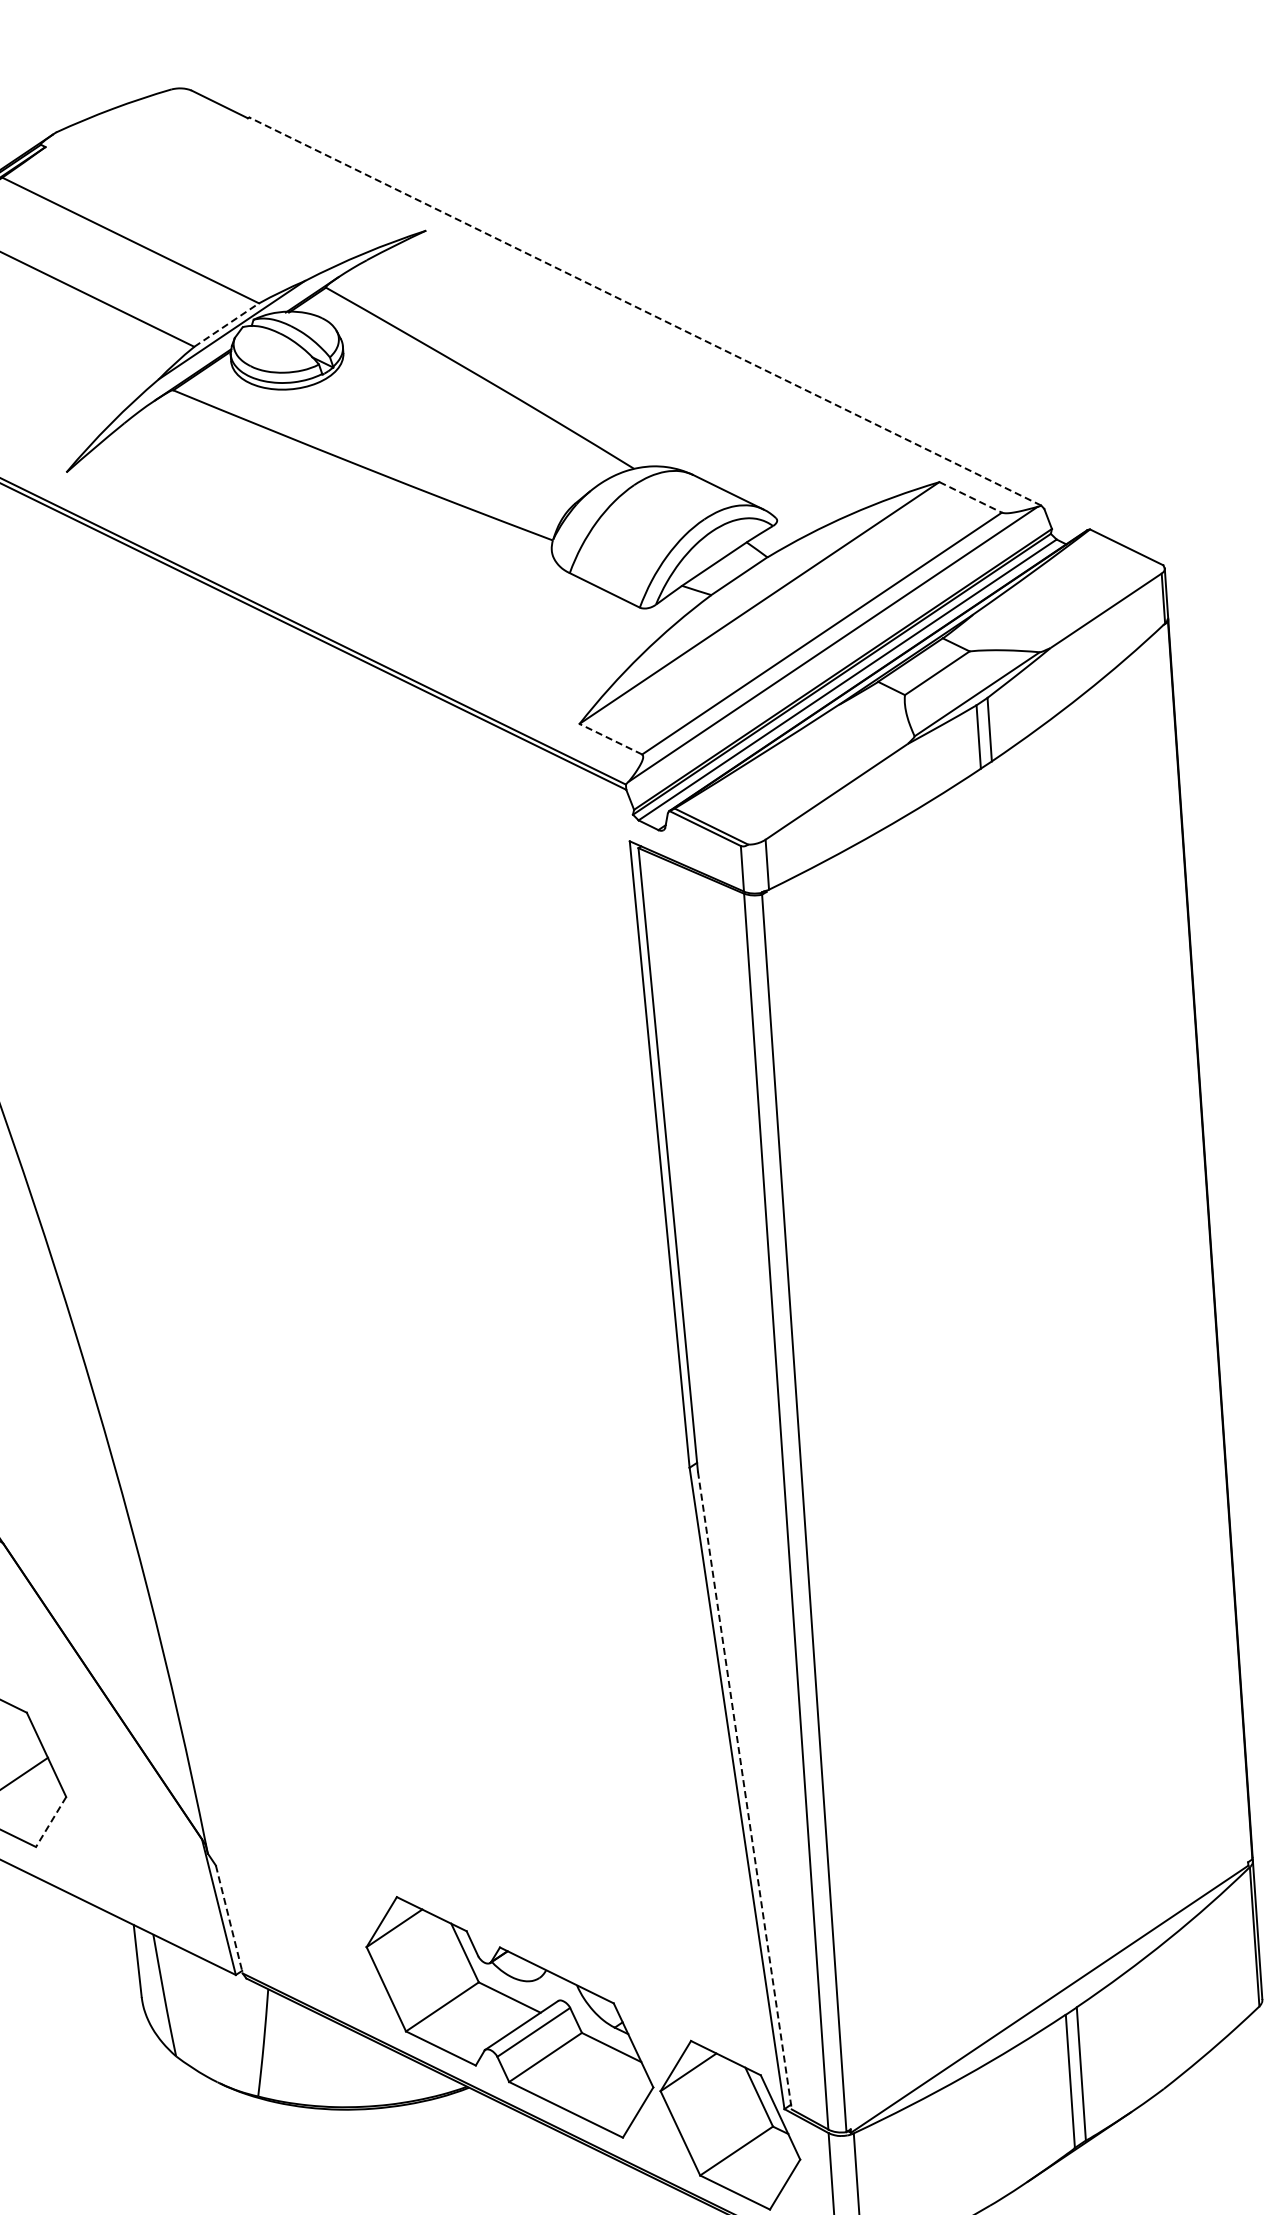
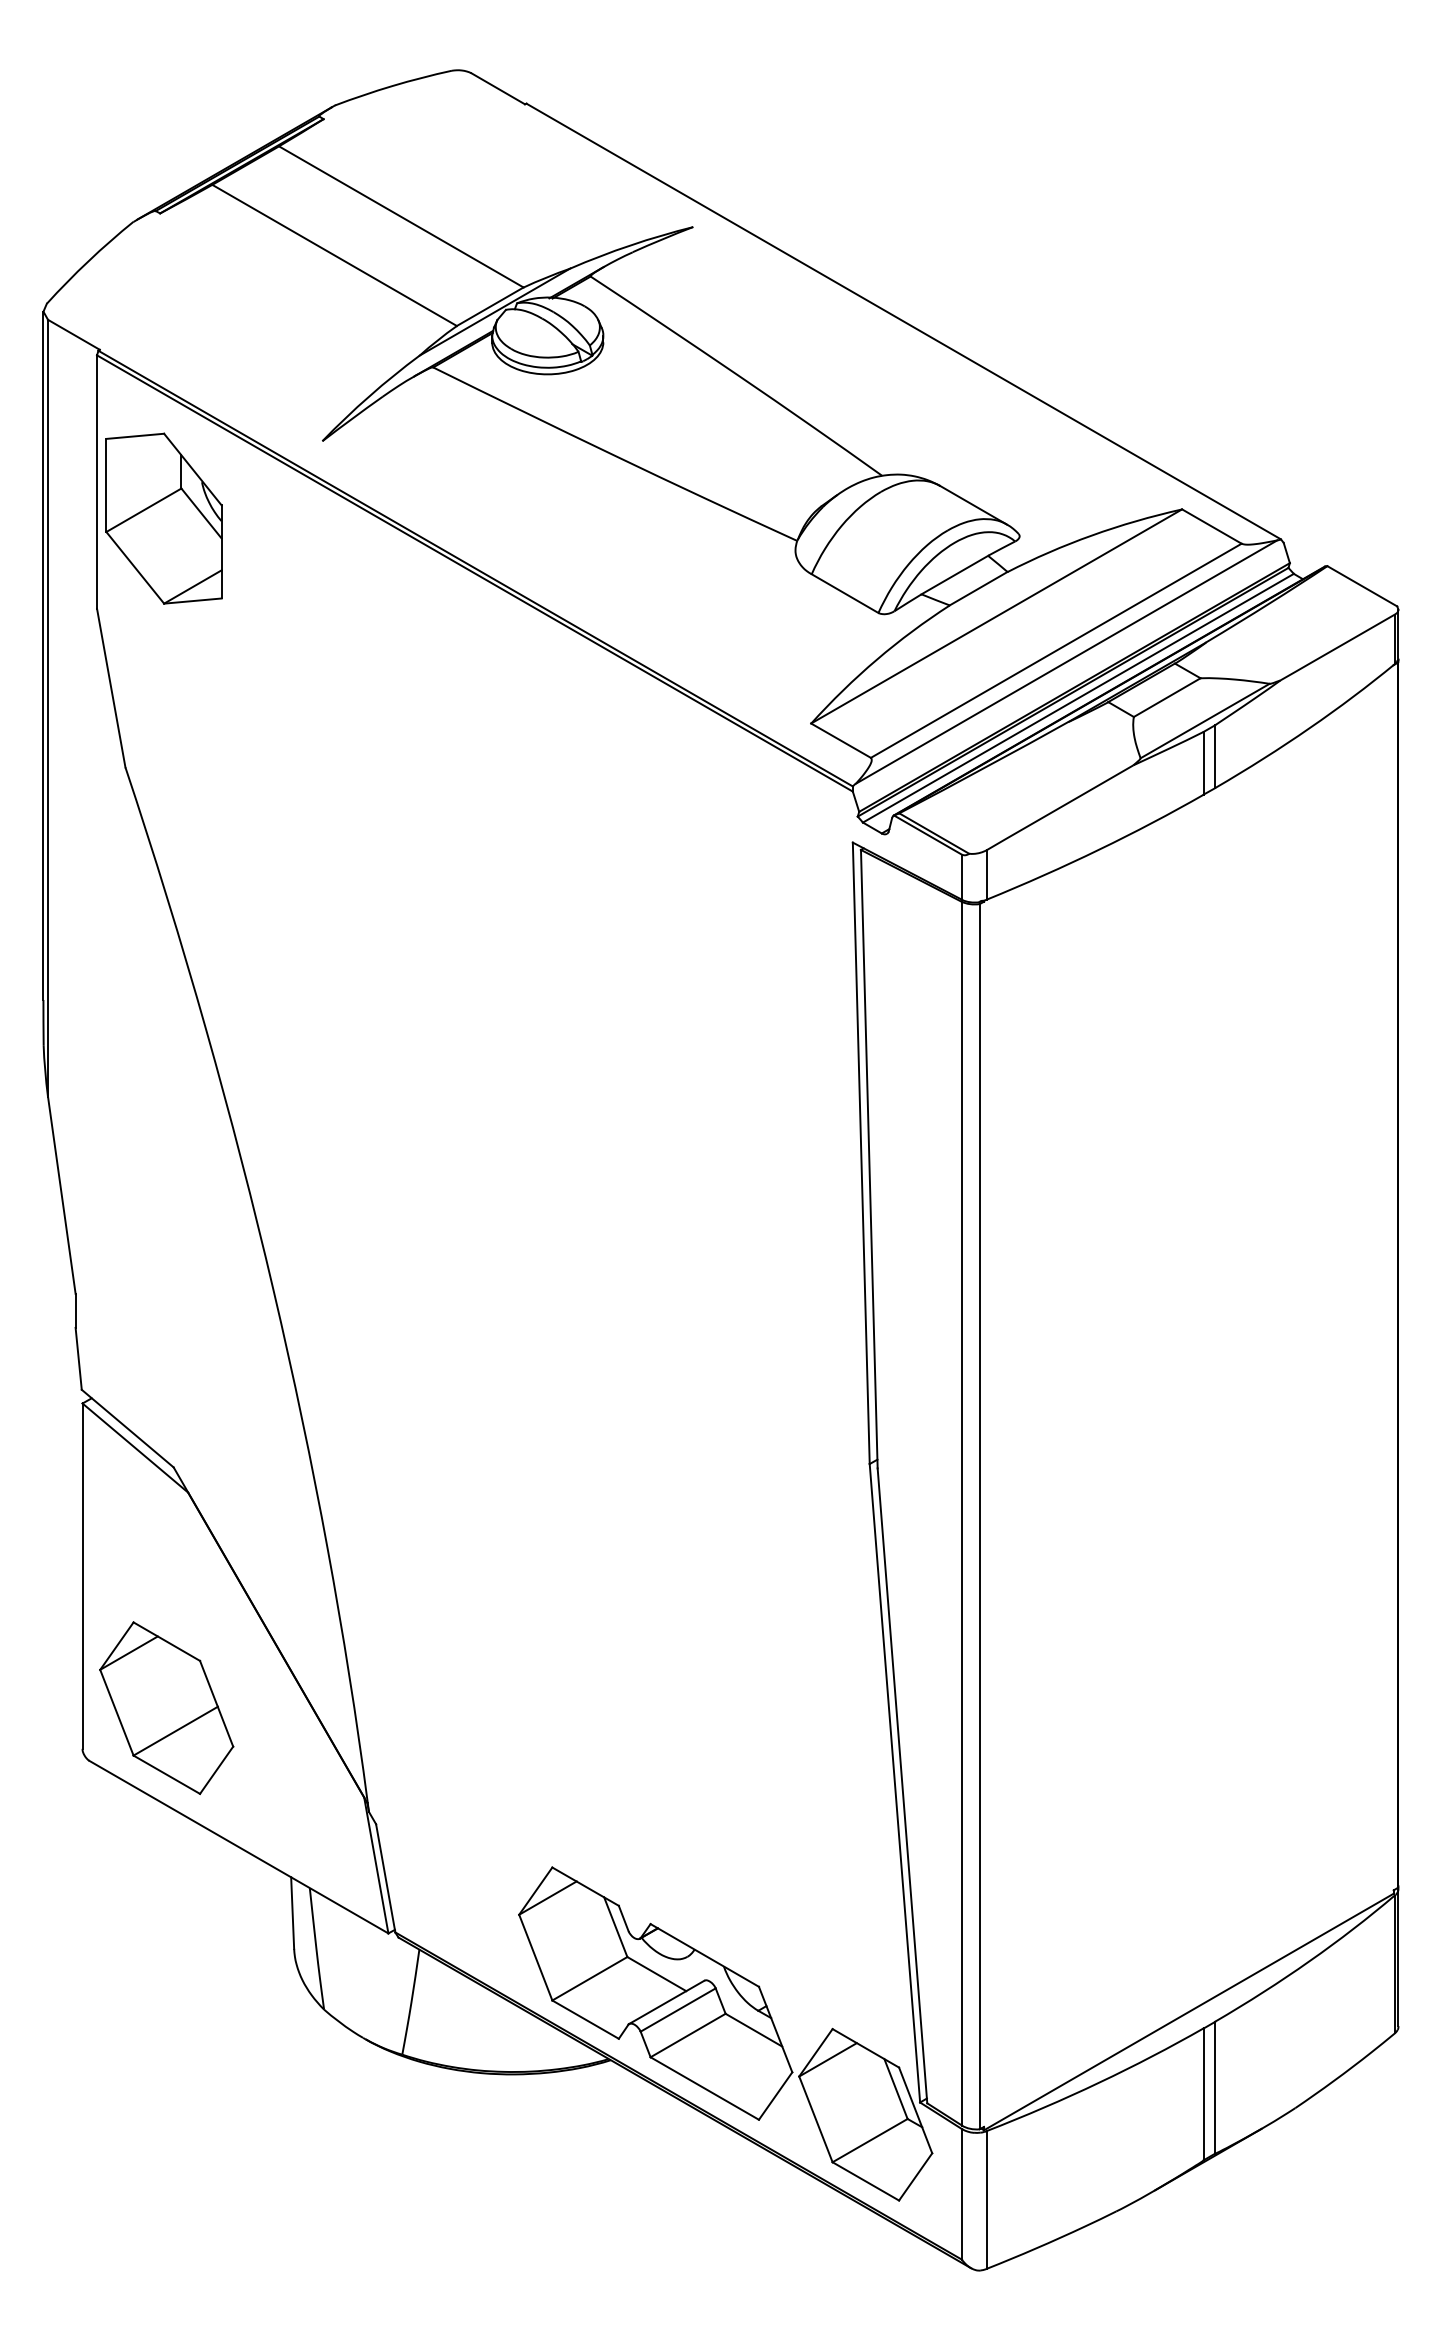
line: (645, 311) -> (903, 321), dashed -> solid
line: (226, 324) -> (490, 306), dashed -> solid
line: (971, 497) -> (1212, 526), dashed -> solid
line: (610, 739) -> (840, 740), dashed -> solid
line: (744, 1791) -> (902, 1786), dashed -> solid
line: (51, 1822) -> (216, 1770), dashed -> solid
line: (229, 1919) -> (385, 1878), dashed -> solid

